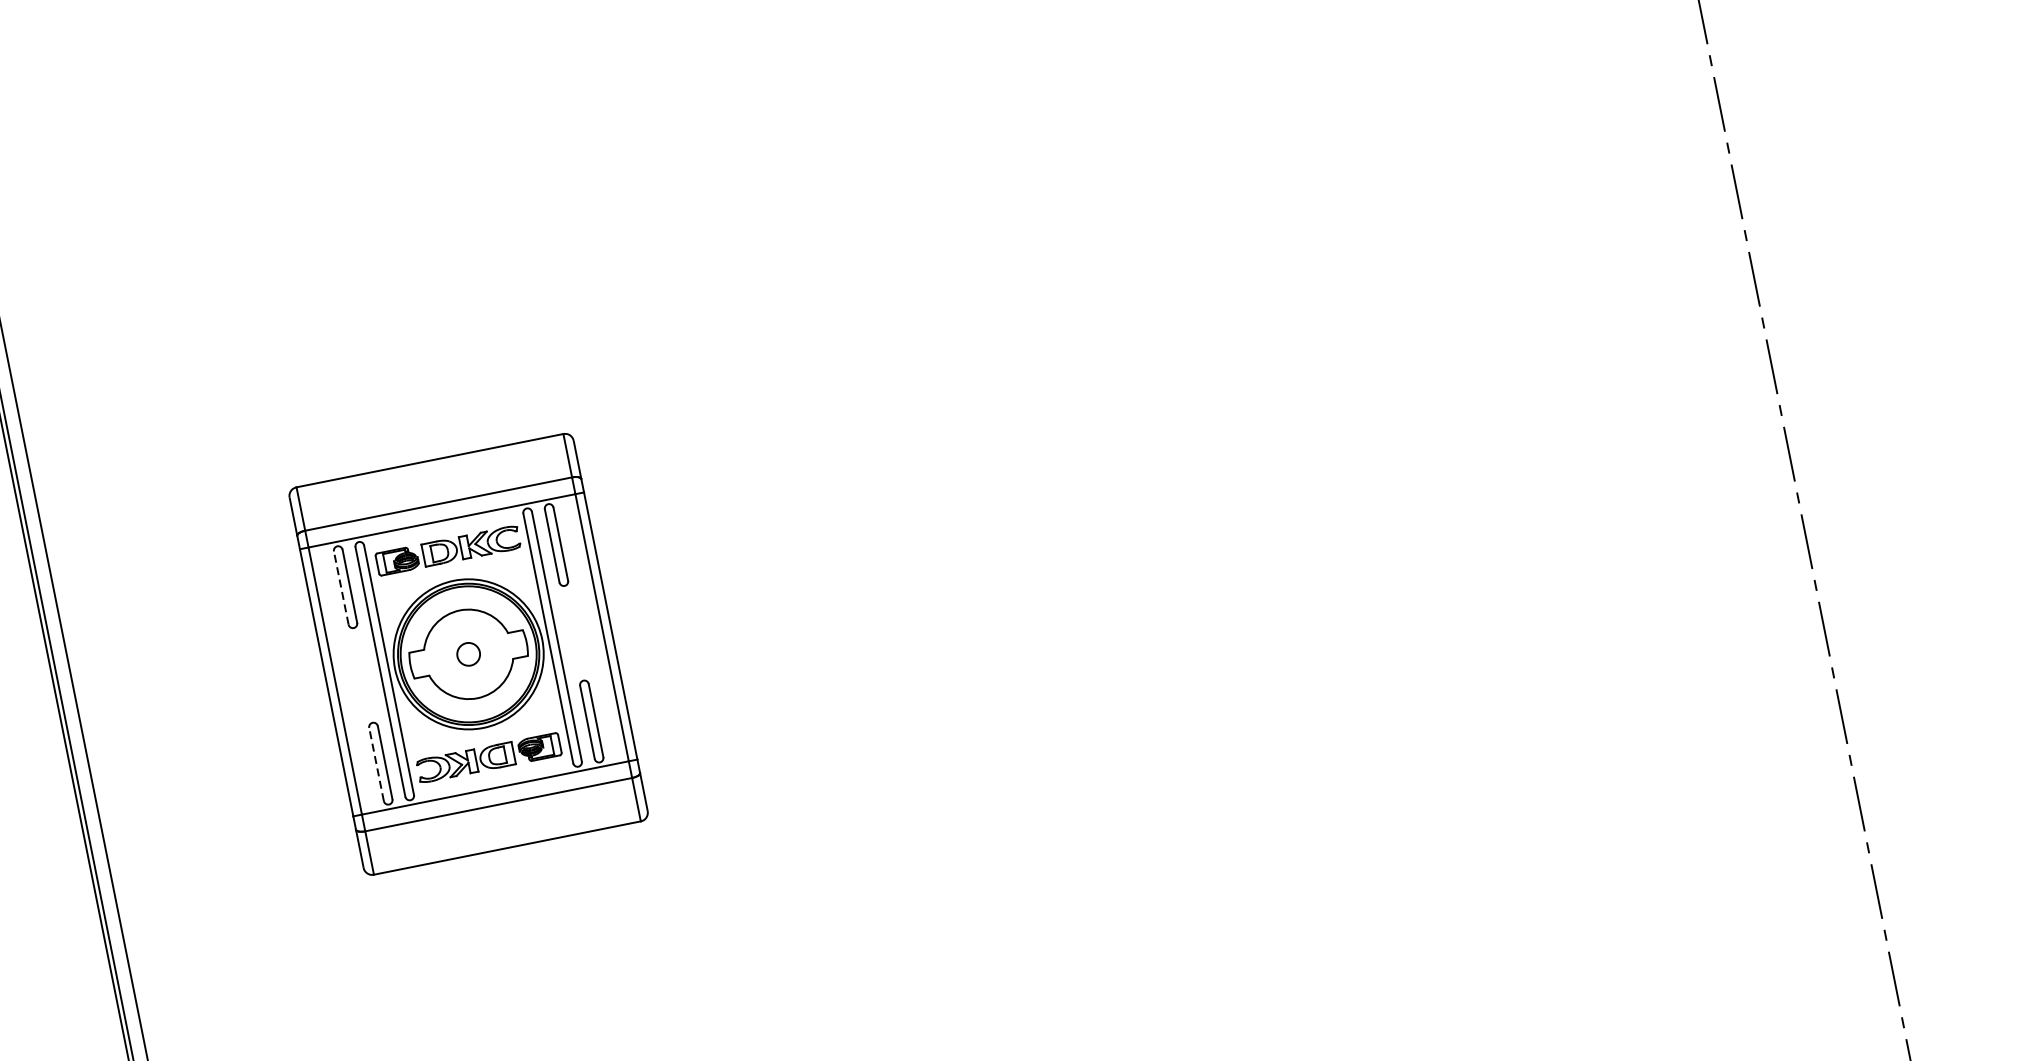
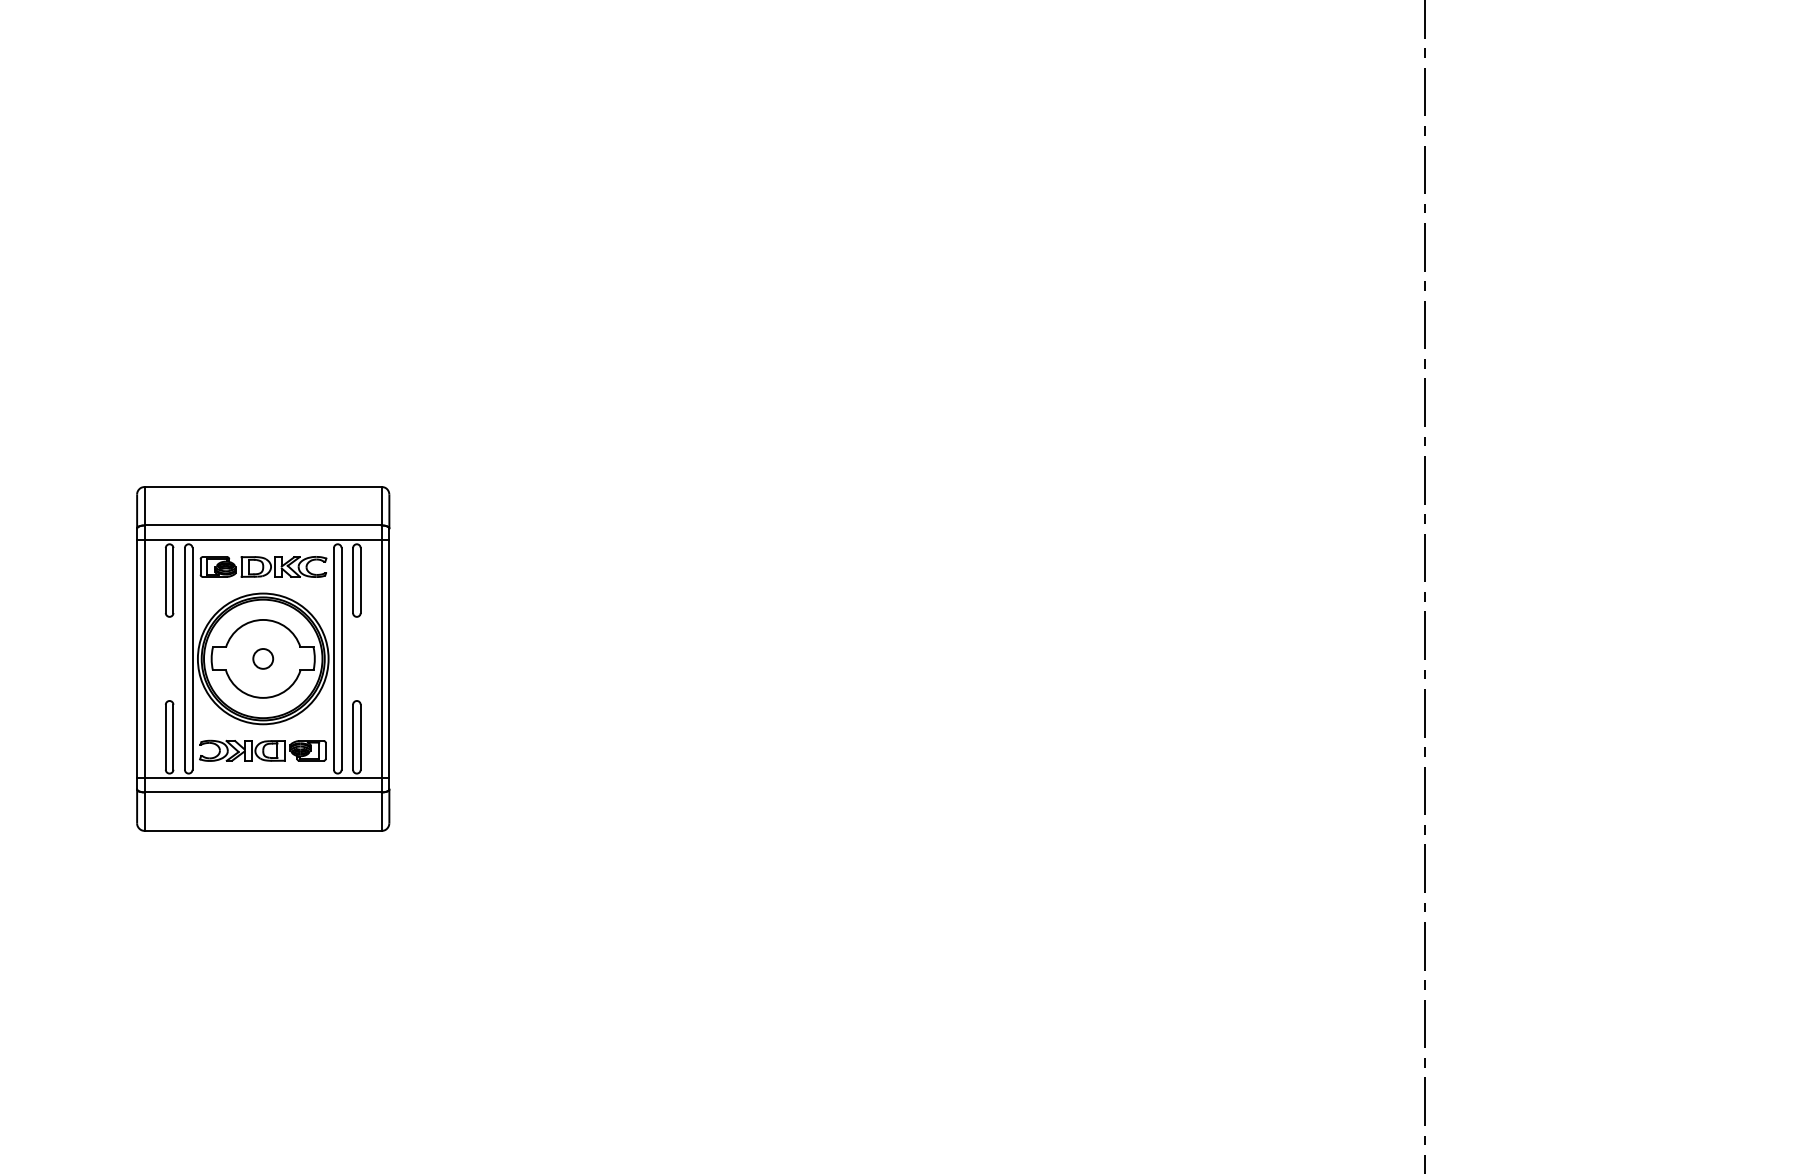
line: (340, 588) -> (165, 580), dashed -> solid
line: (376, 763) -> (165, 736), dashed -> solid

